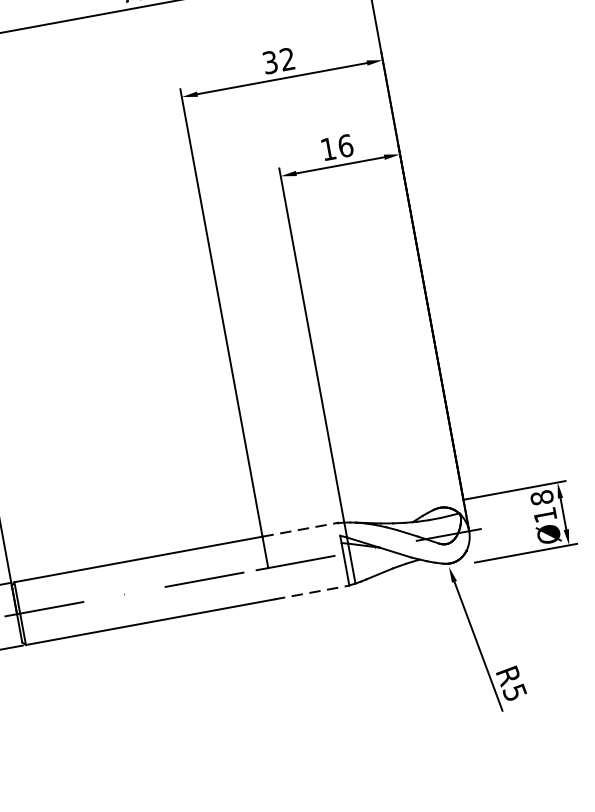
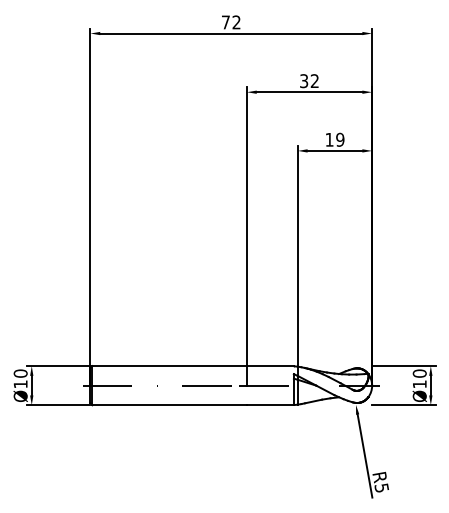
text: (345, 145) -> (340, 139), 16 -> 19
text: (541, 497) -> (419, 373), Ø18 -> Ø10
line: (300, 530) -> (270, 366), dashed -> solid
line: (311, 592) -> (270, 405), dashed -> solid

